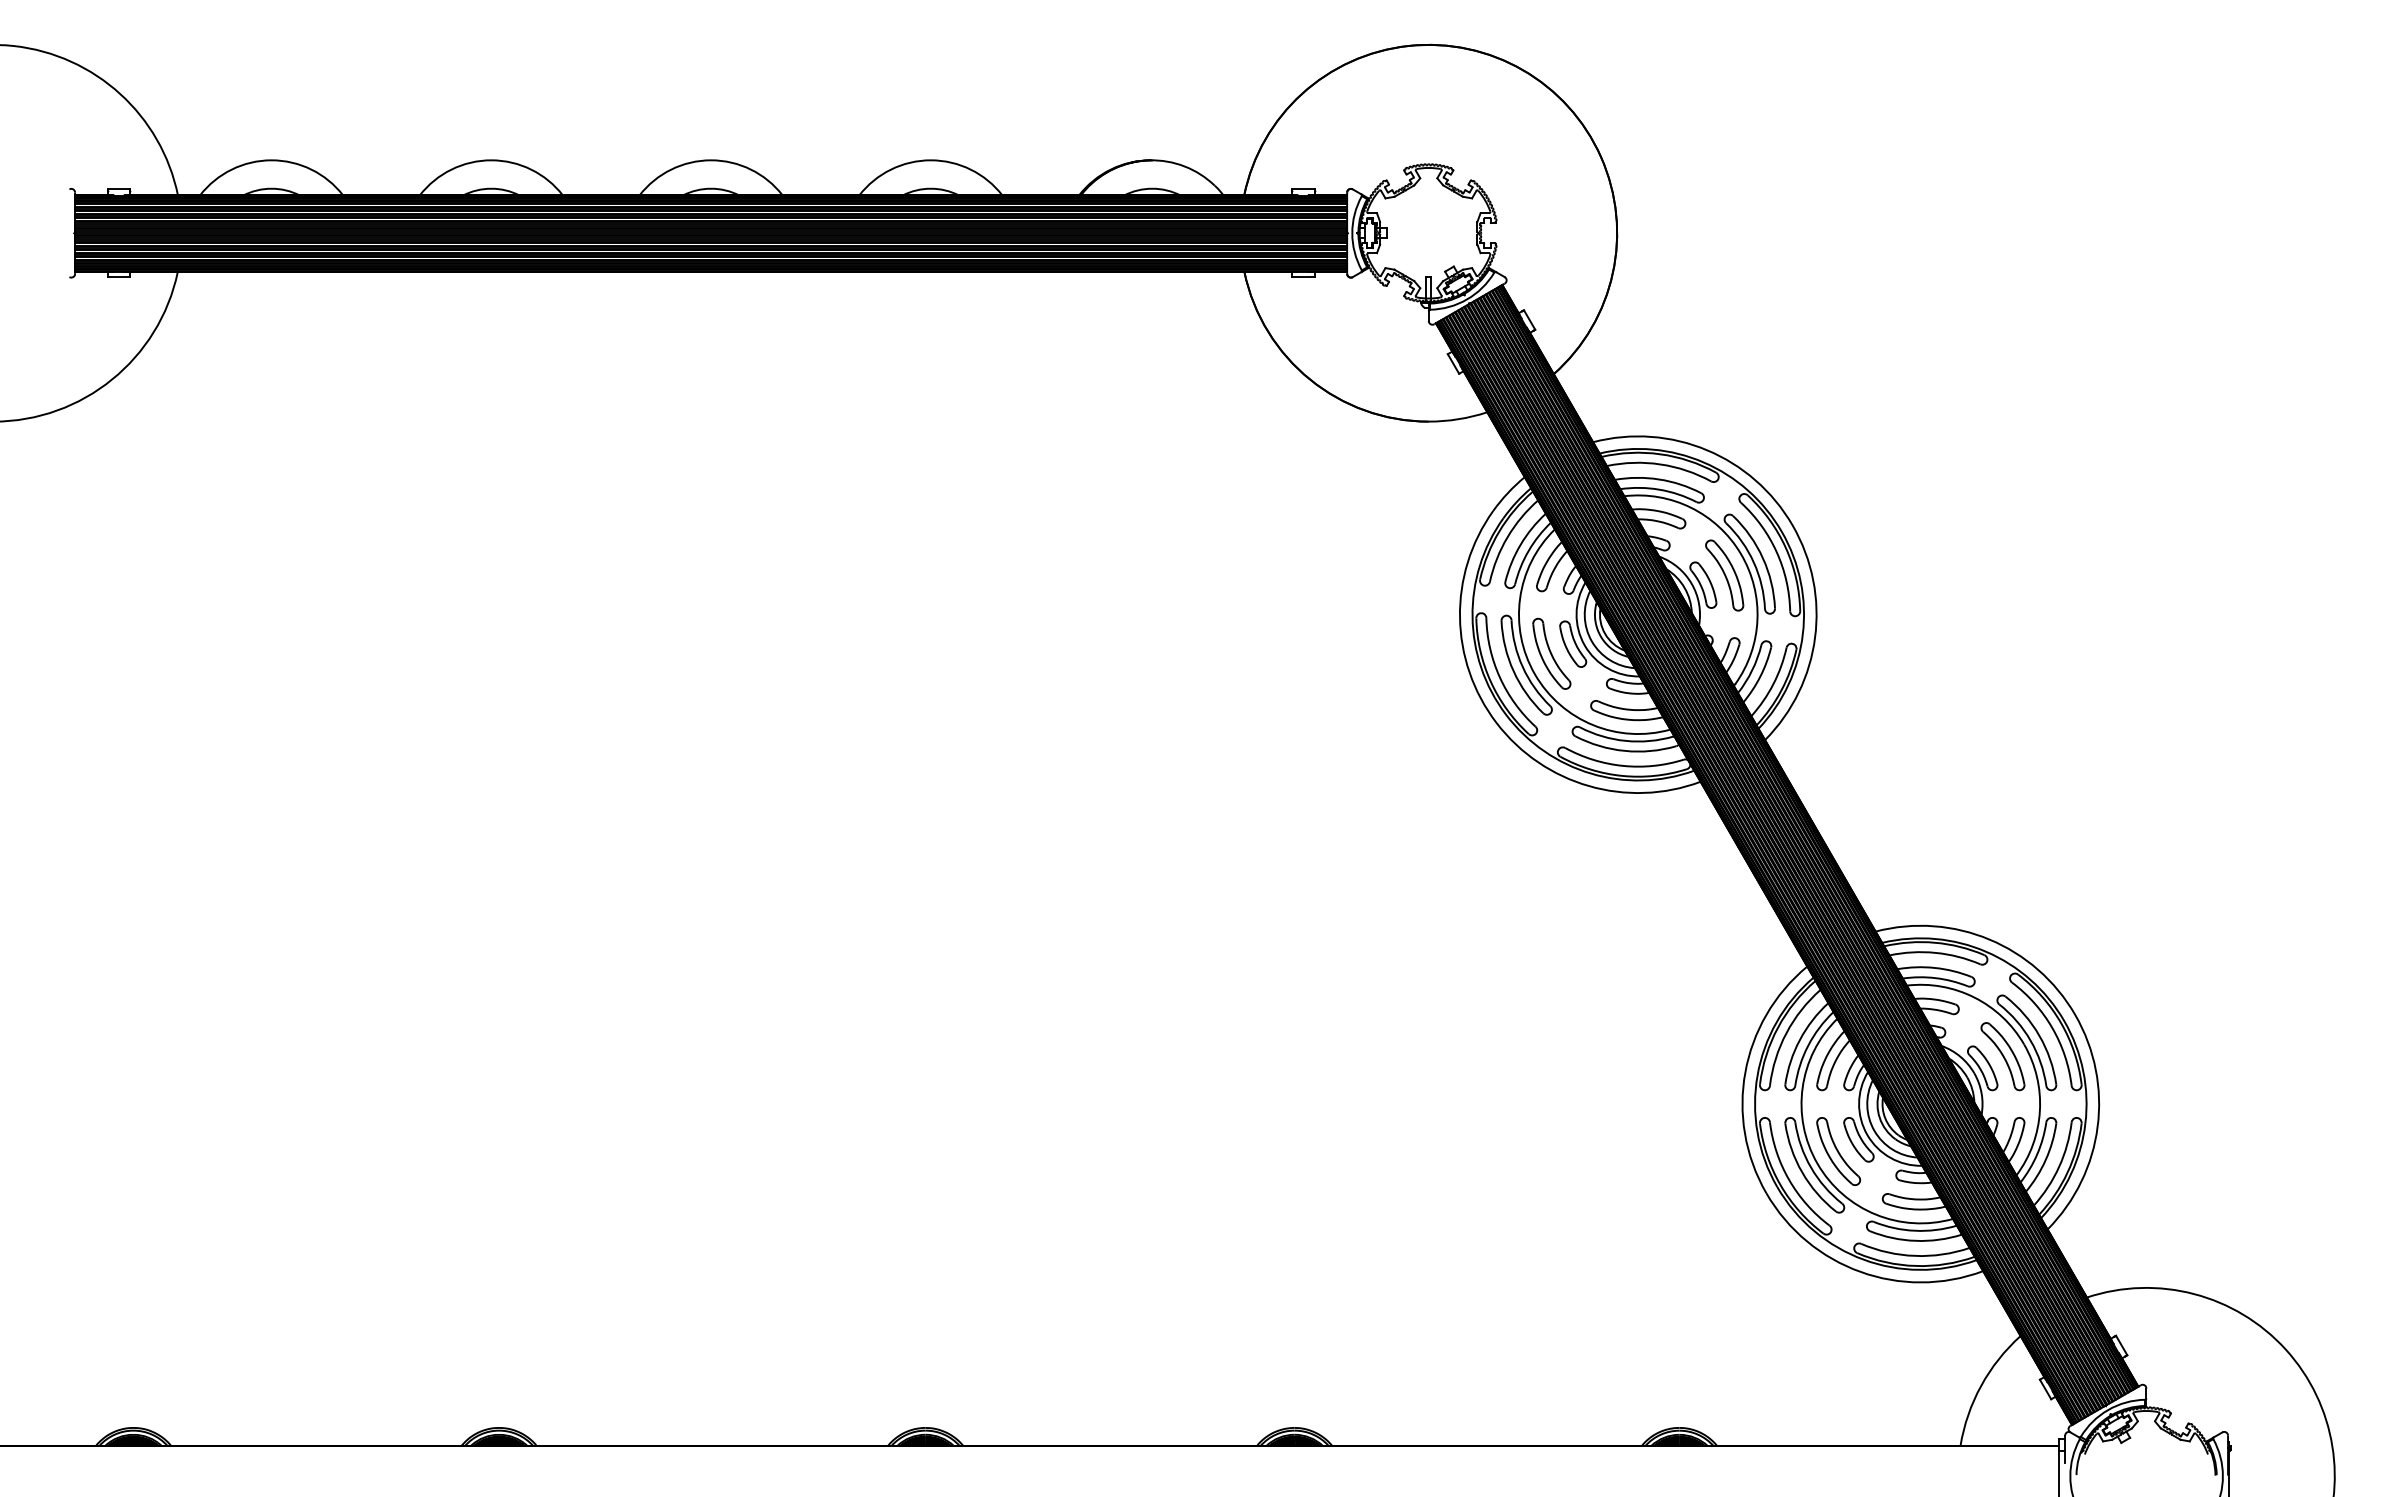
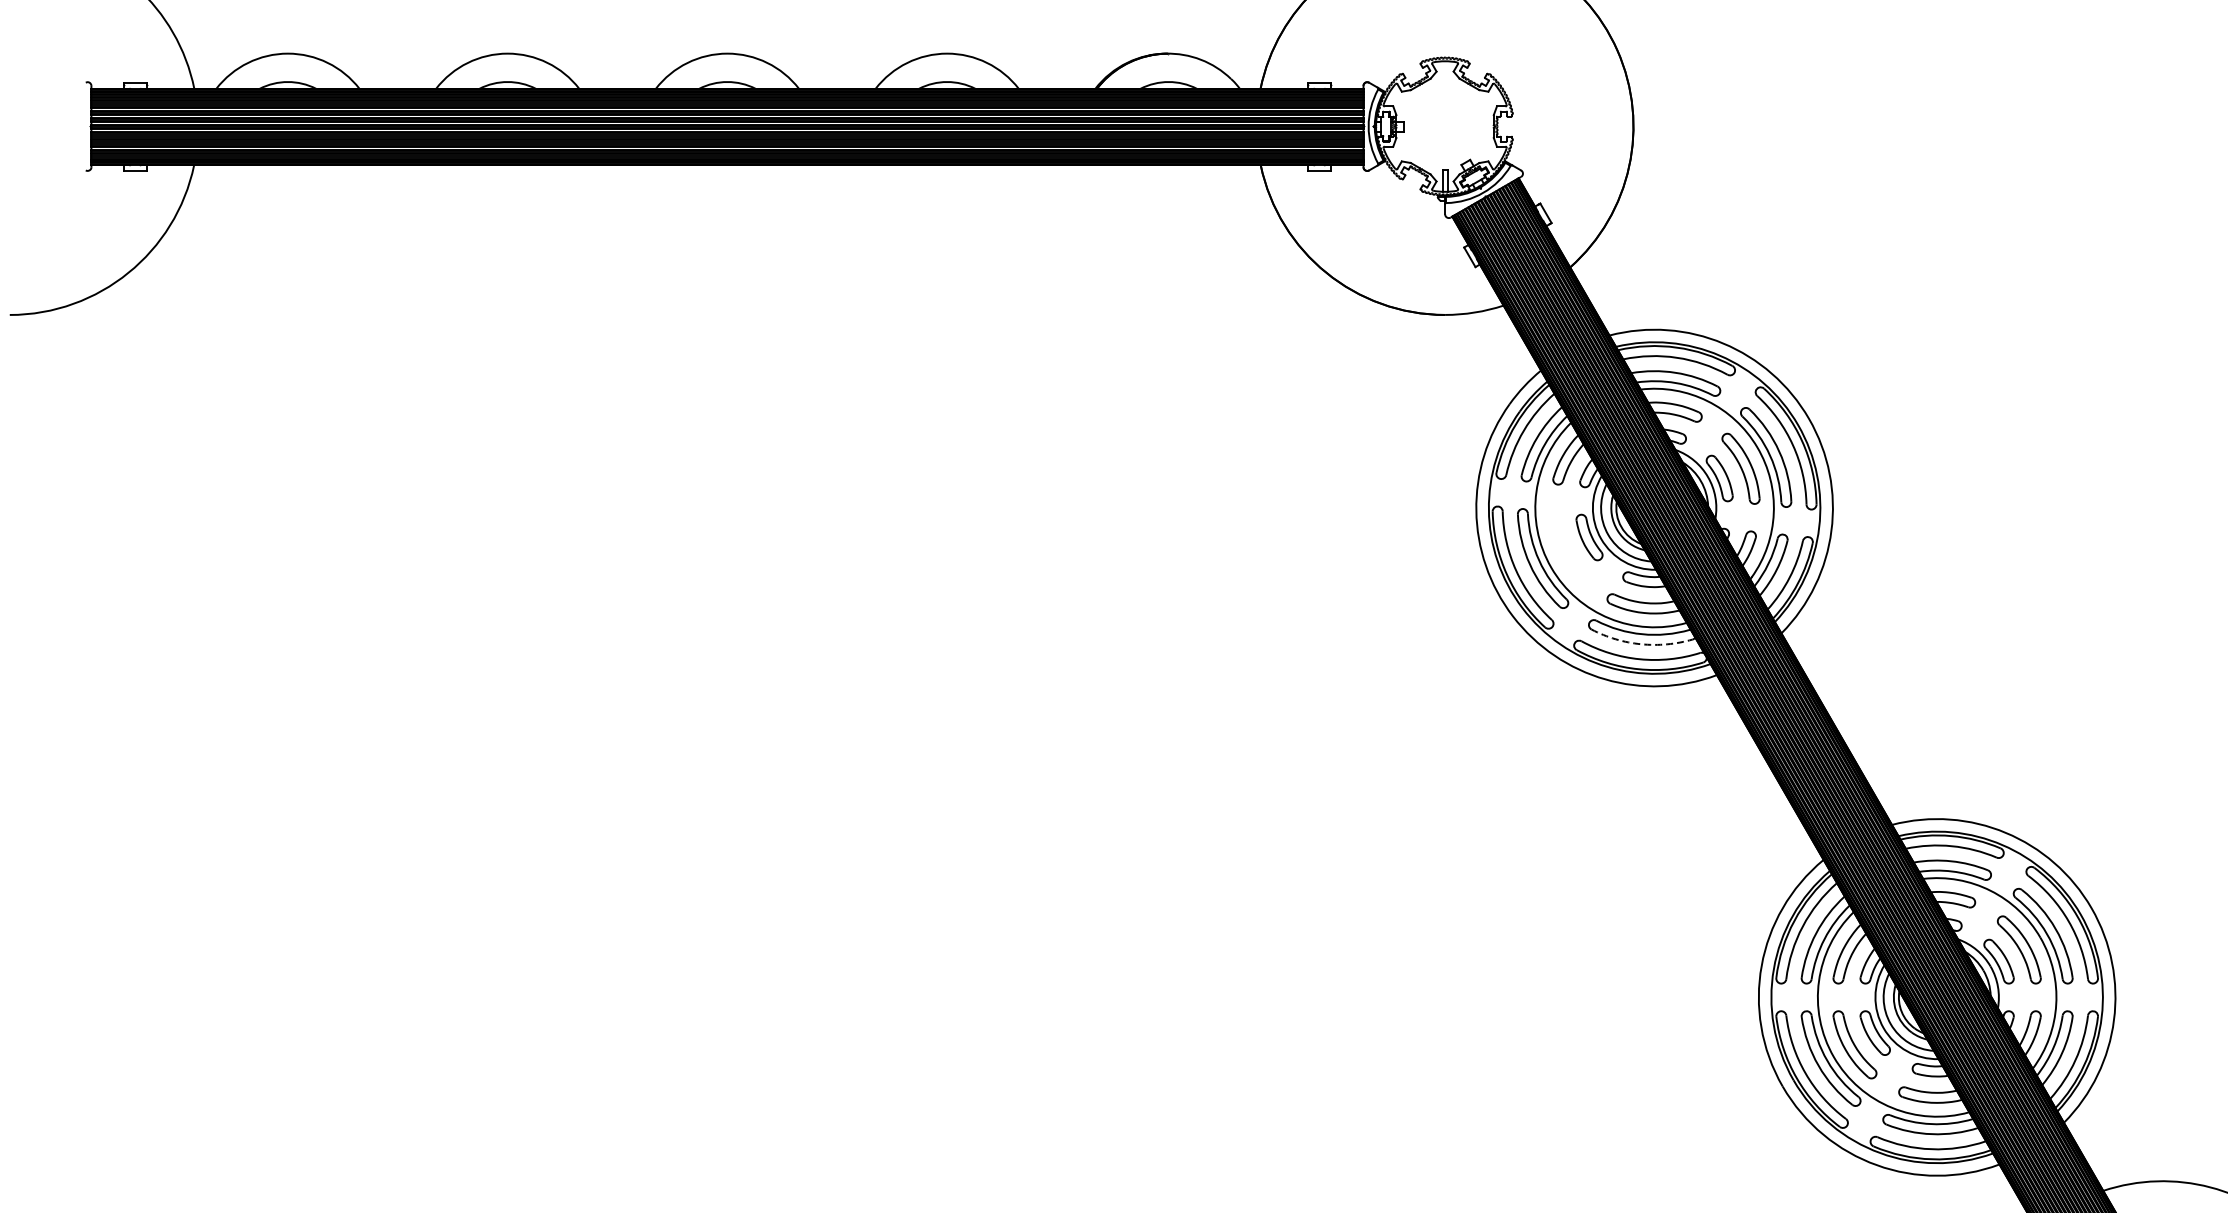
part: (1551, 653) -> (1567, 546), removed
arc: (1624, 750) -> (1640, 643), solid -> dashed

